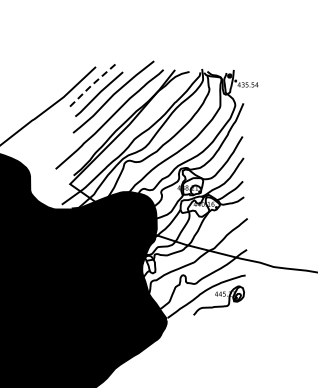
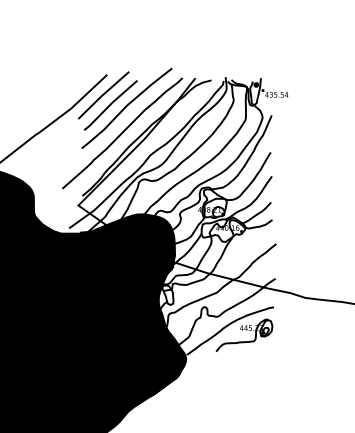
line: (91, 85) -> (102, 95), dashed -> solid

